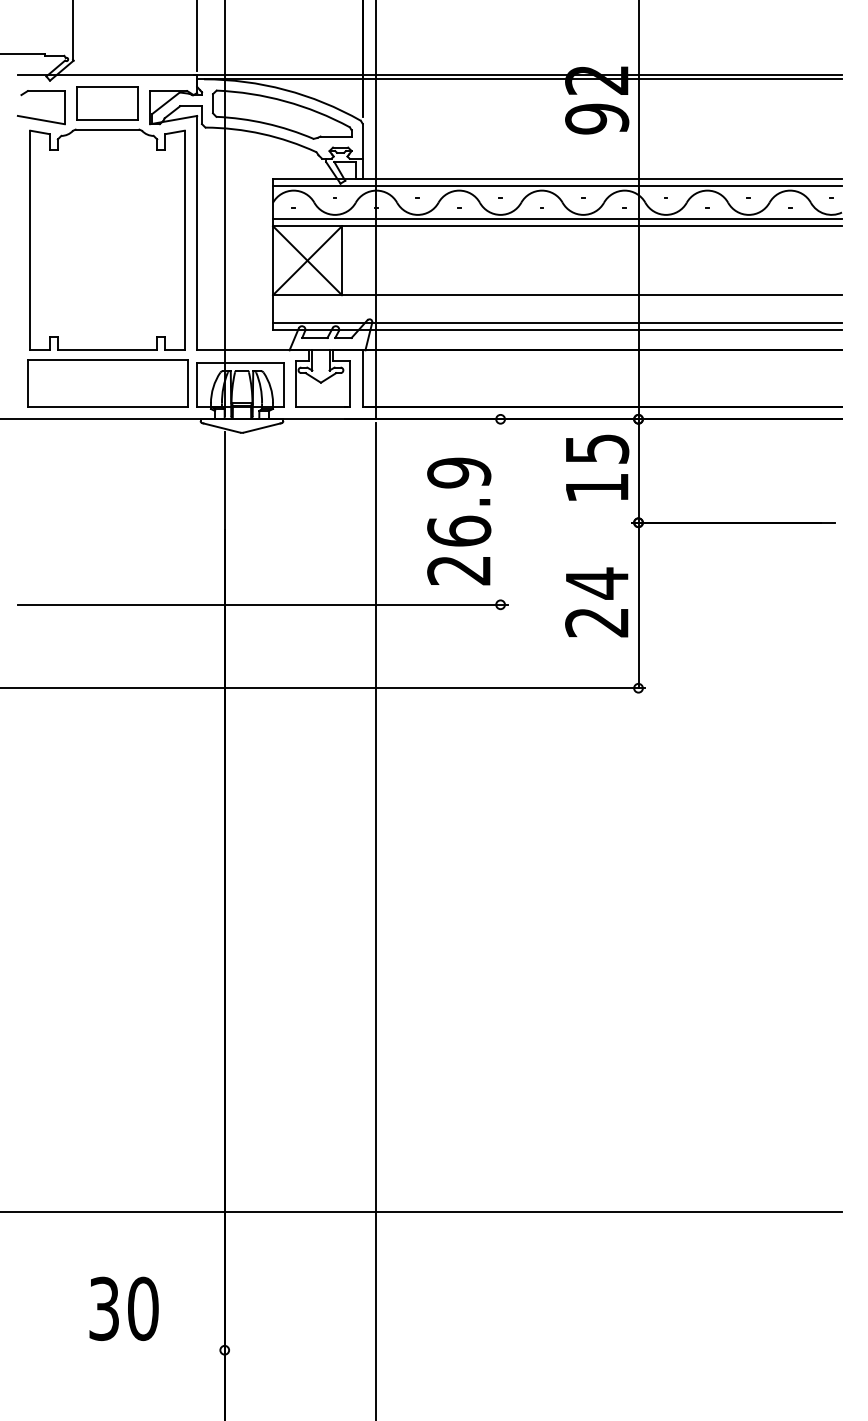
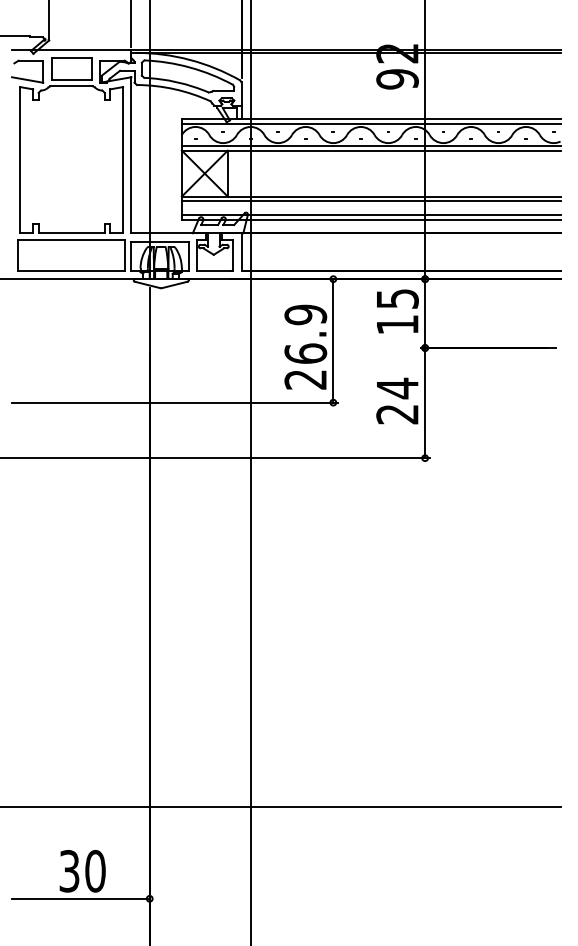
line: (556, 302) -> (370, 201), added
line: (500, 511) -> (333, 340), added
line: (120, 1349) -> (80, 898), added

